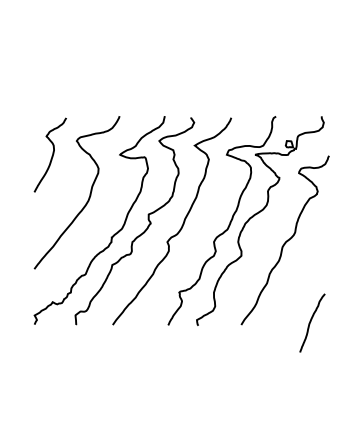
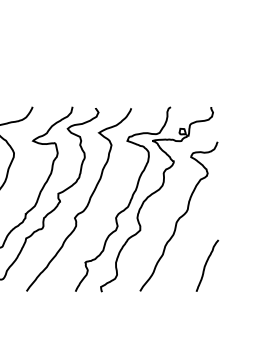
curve: (311, 321) -> (206, 264), moved

